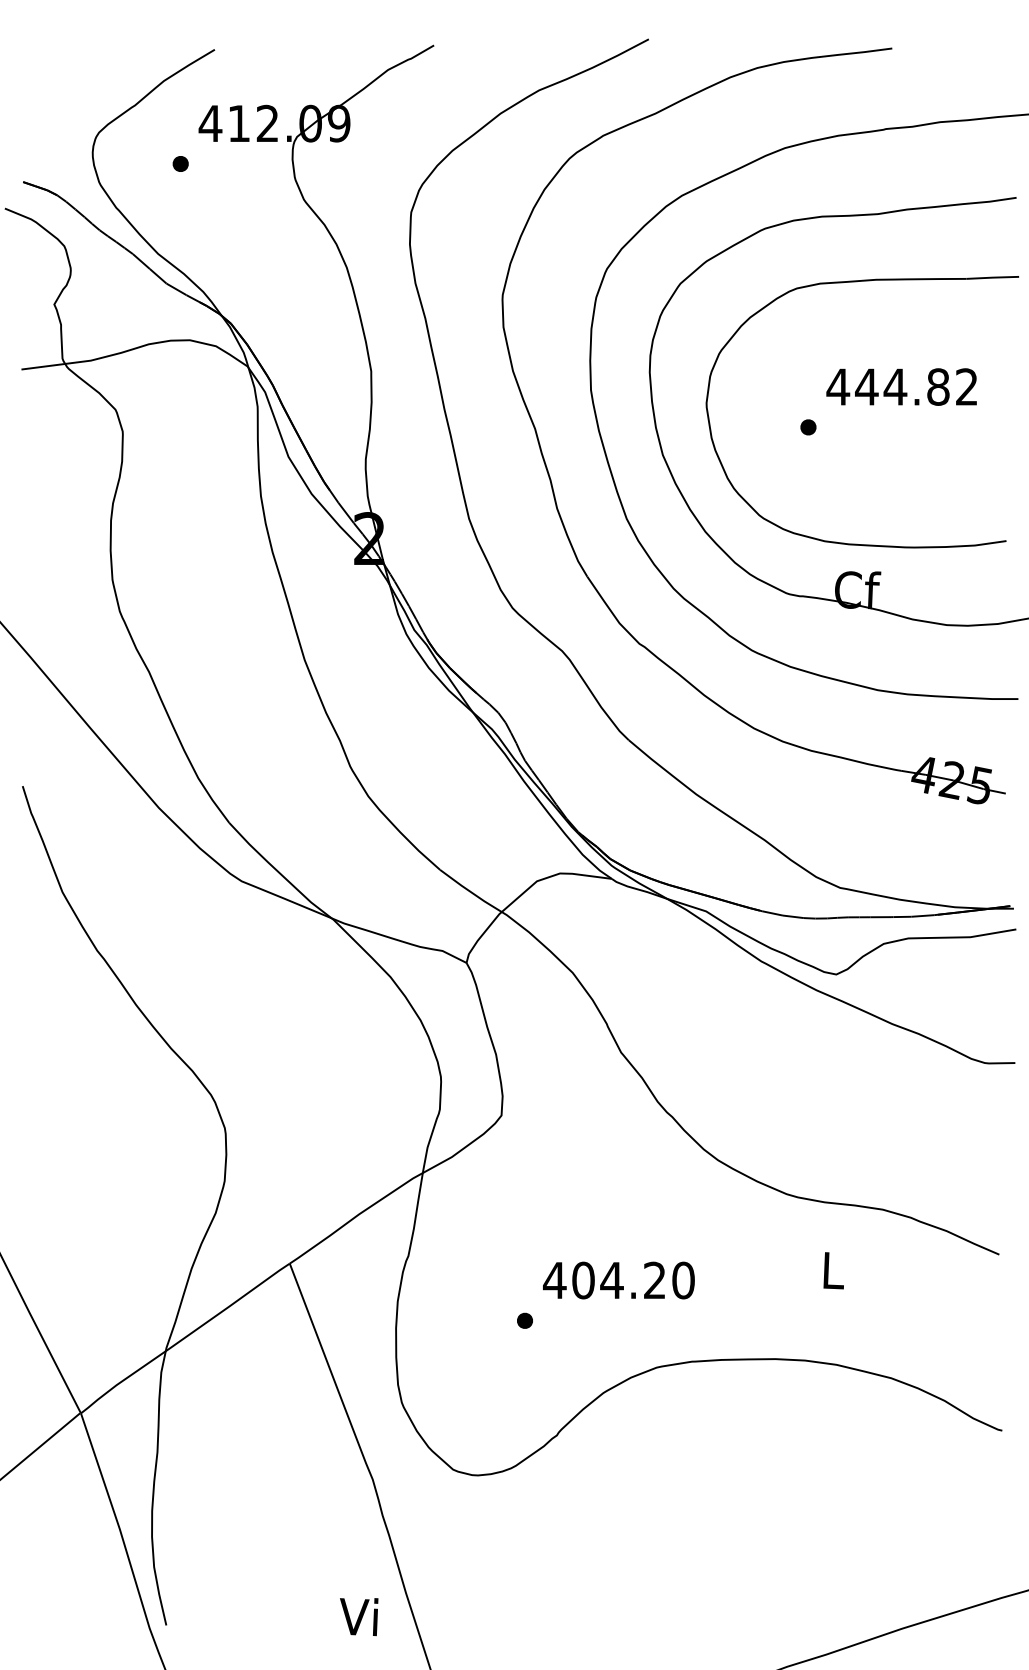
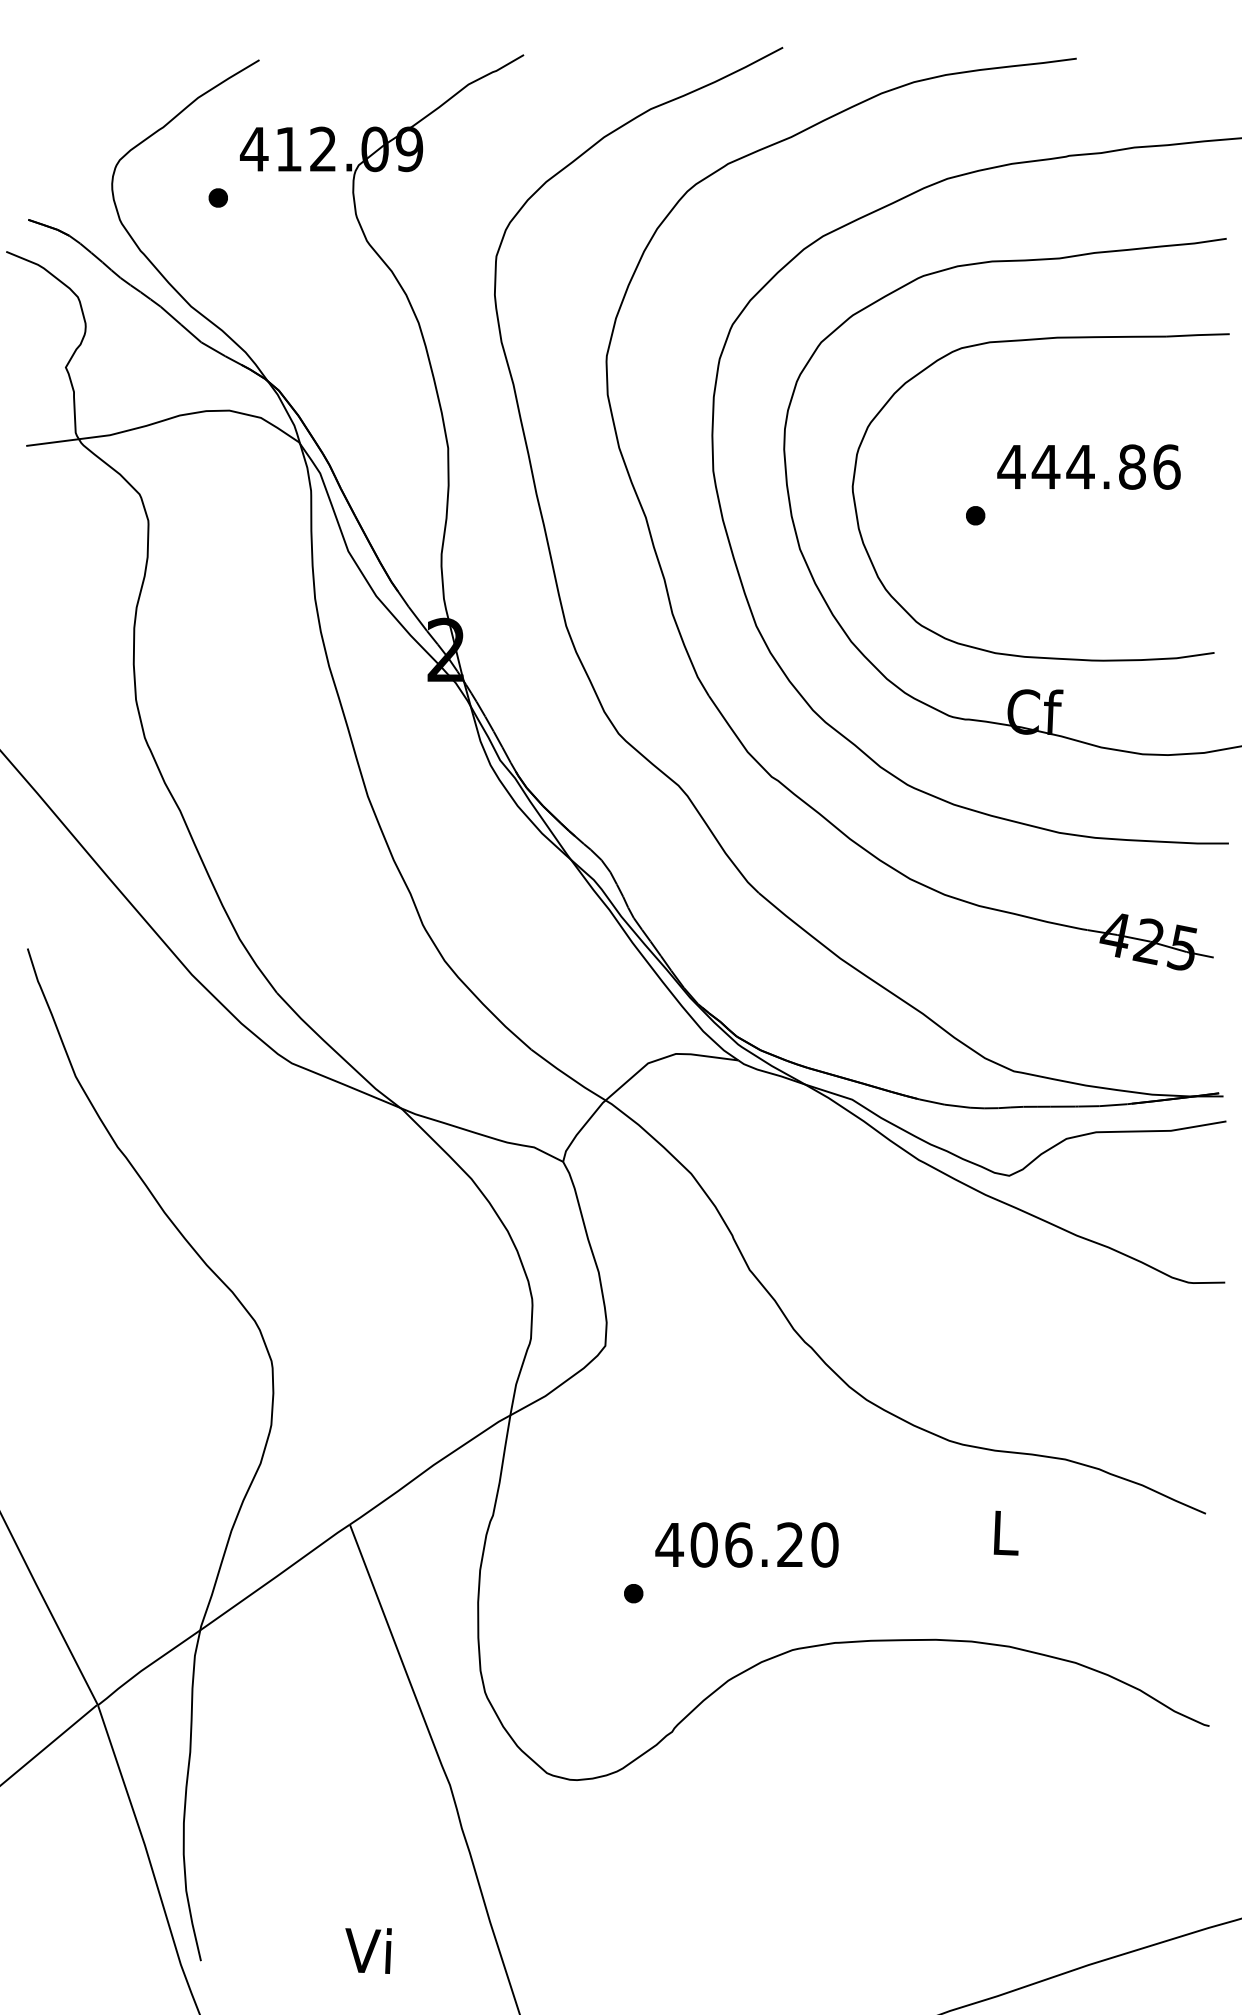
text: (966, 386) -> (1166, 466), 444.82 -> 444.86
text: (611, 1280) -> (738, 1544), 404.20 -> 406.20
text: (359, 1616) -> (368, 1950), moved

